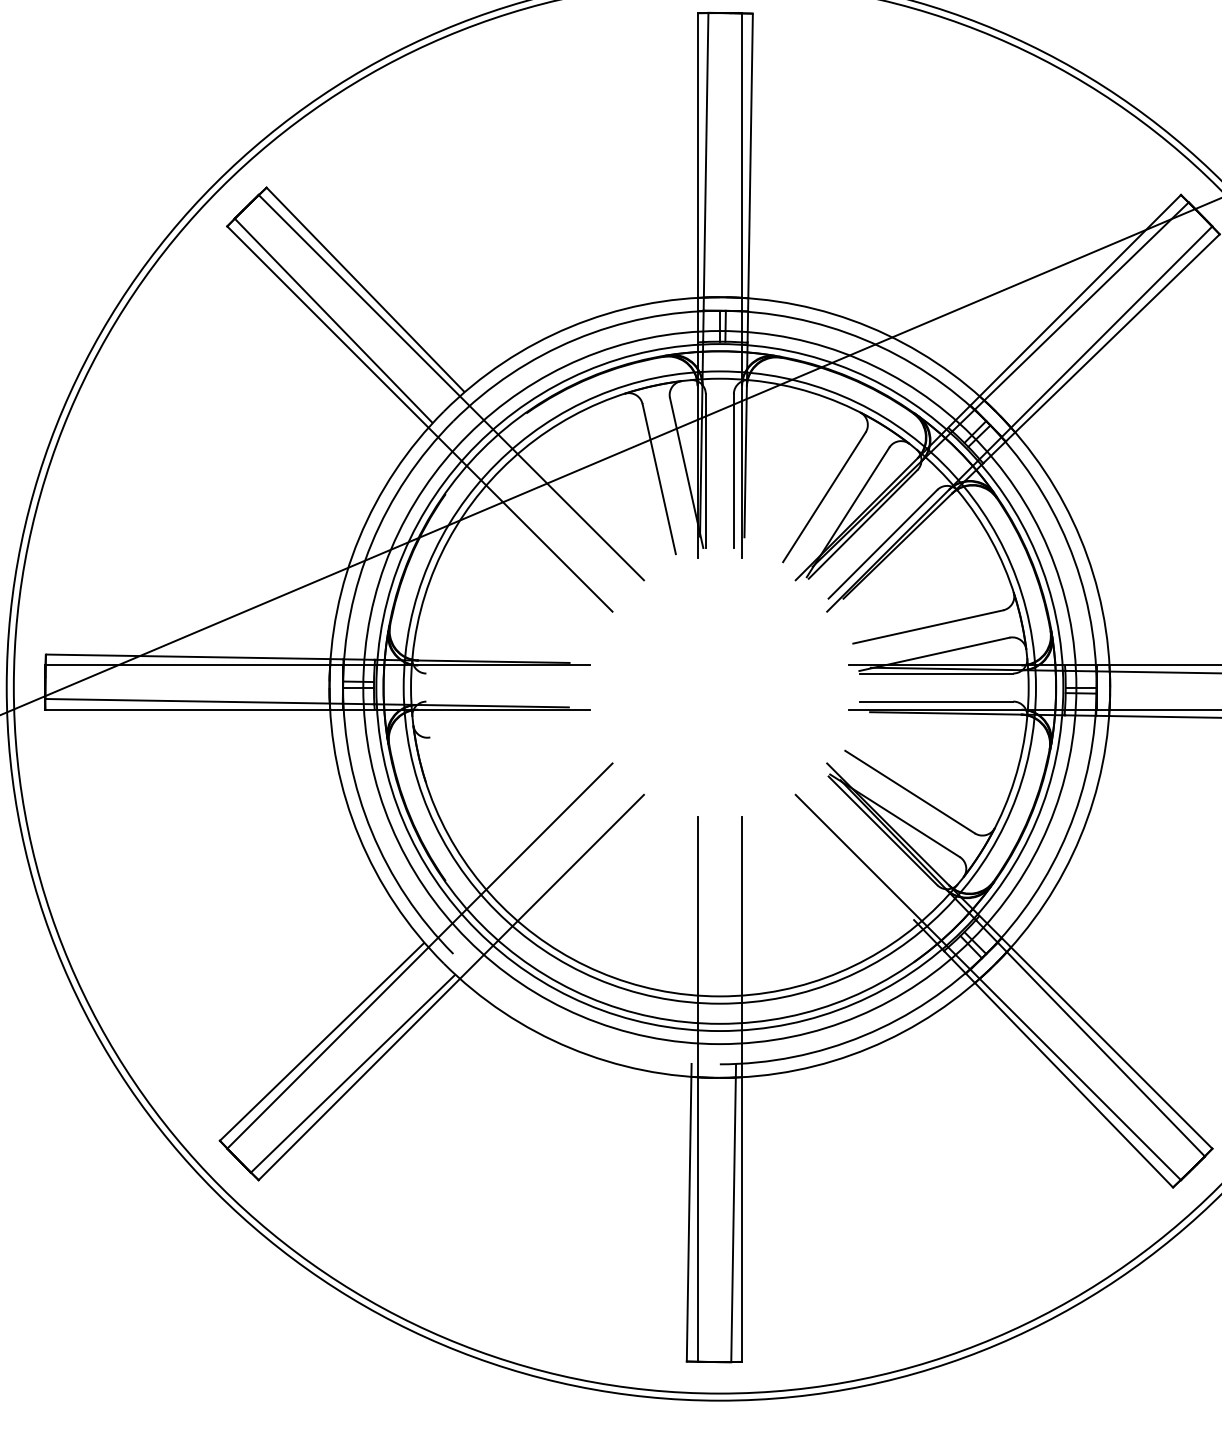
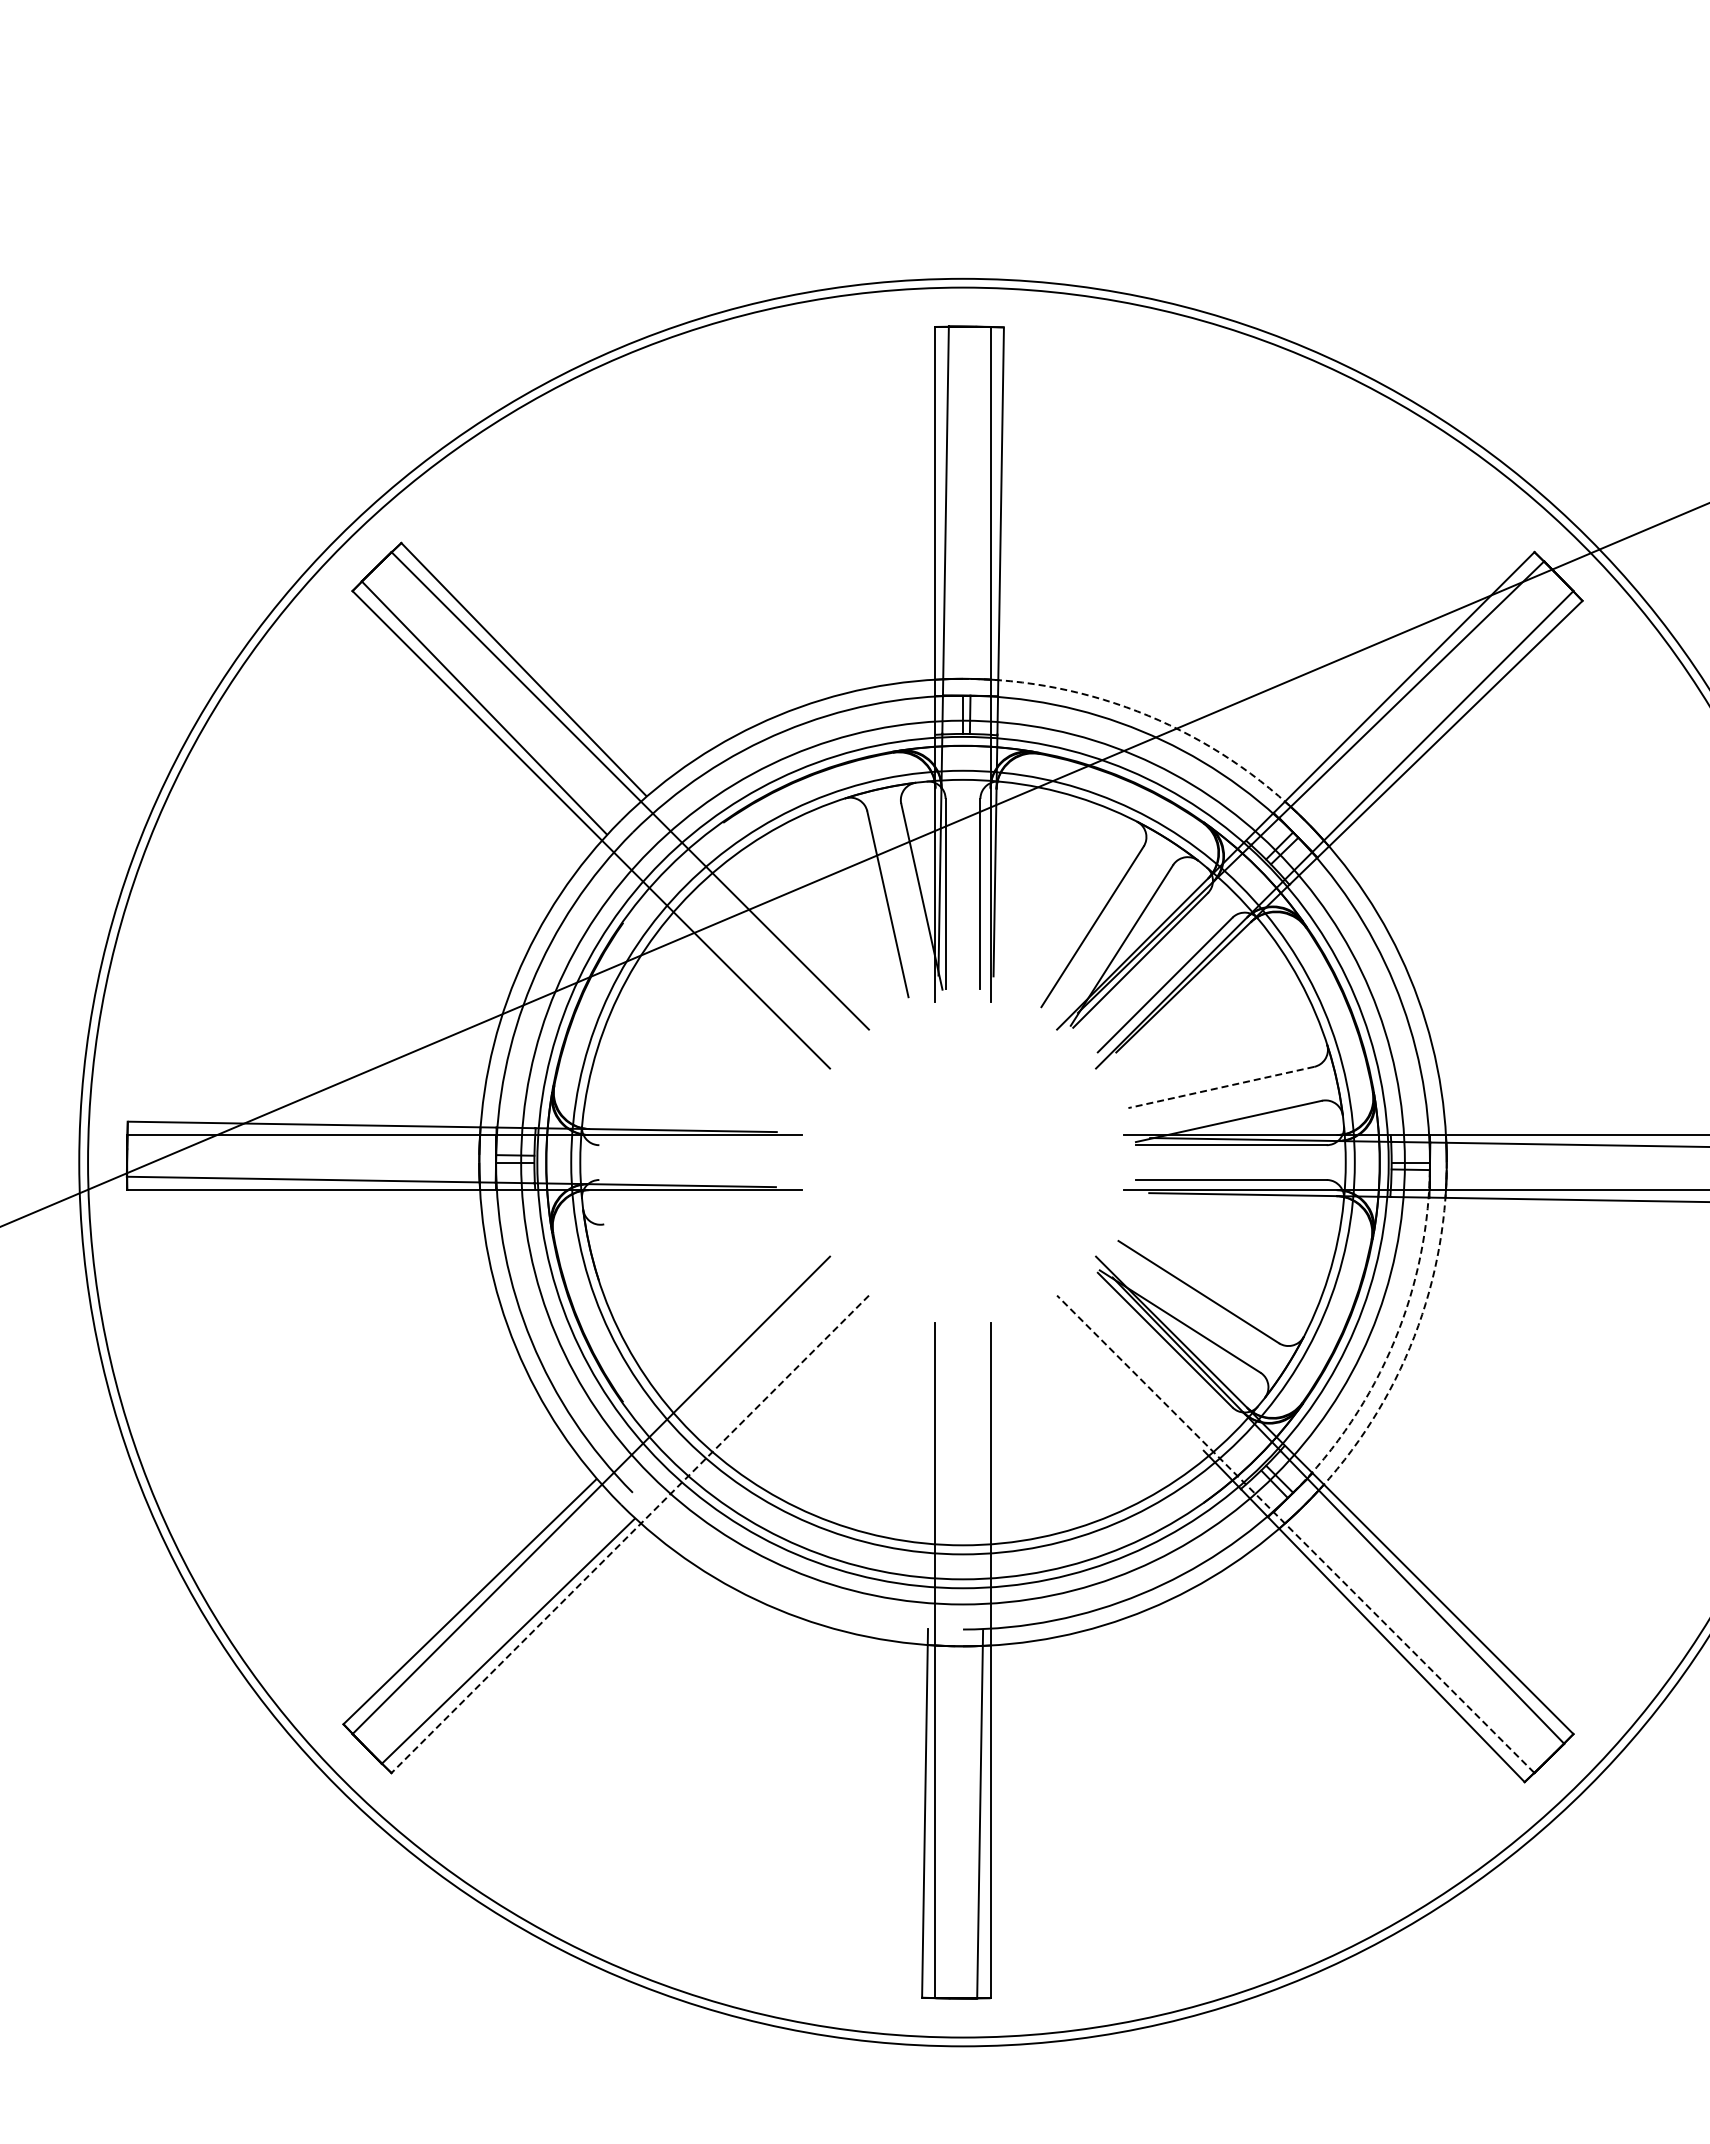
arc: (869, 326) -> (1148, 715), solid -> dashed
line: (927, 626) -> (1220, 1087), solid -> dashed
arc: (1068, 831) -> (1394, 1341), solid -> dashed
arc: (1080, 836) -> (1409, 1347), solid -> dashed
line: (988, 986) -> (1295, 1533), solid -> dashed
line: (451, 987) -> (630, 1534), solid -> dashed

